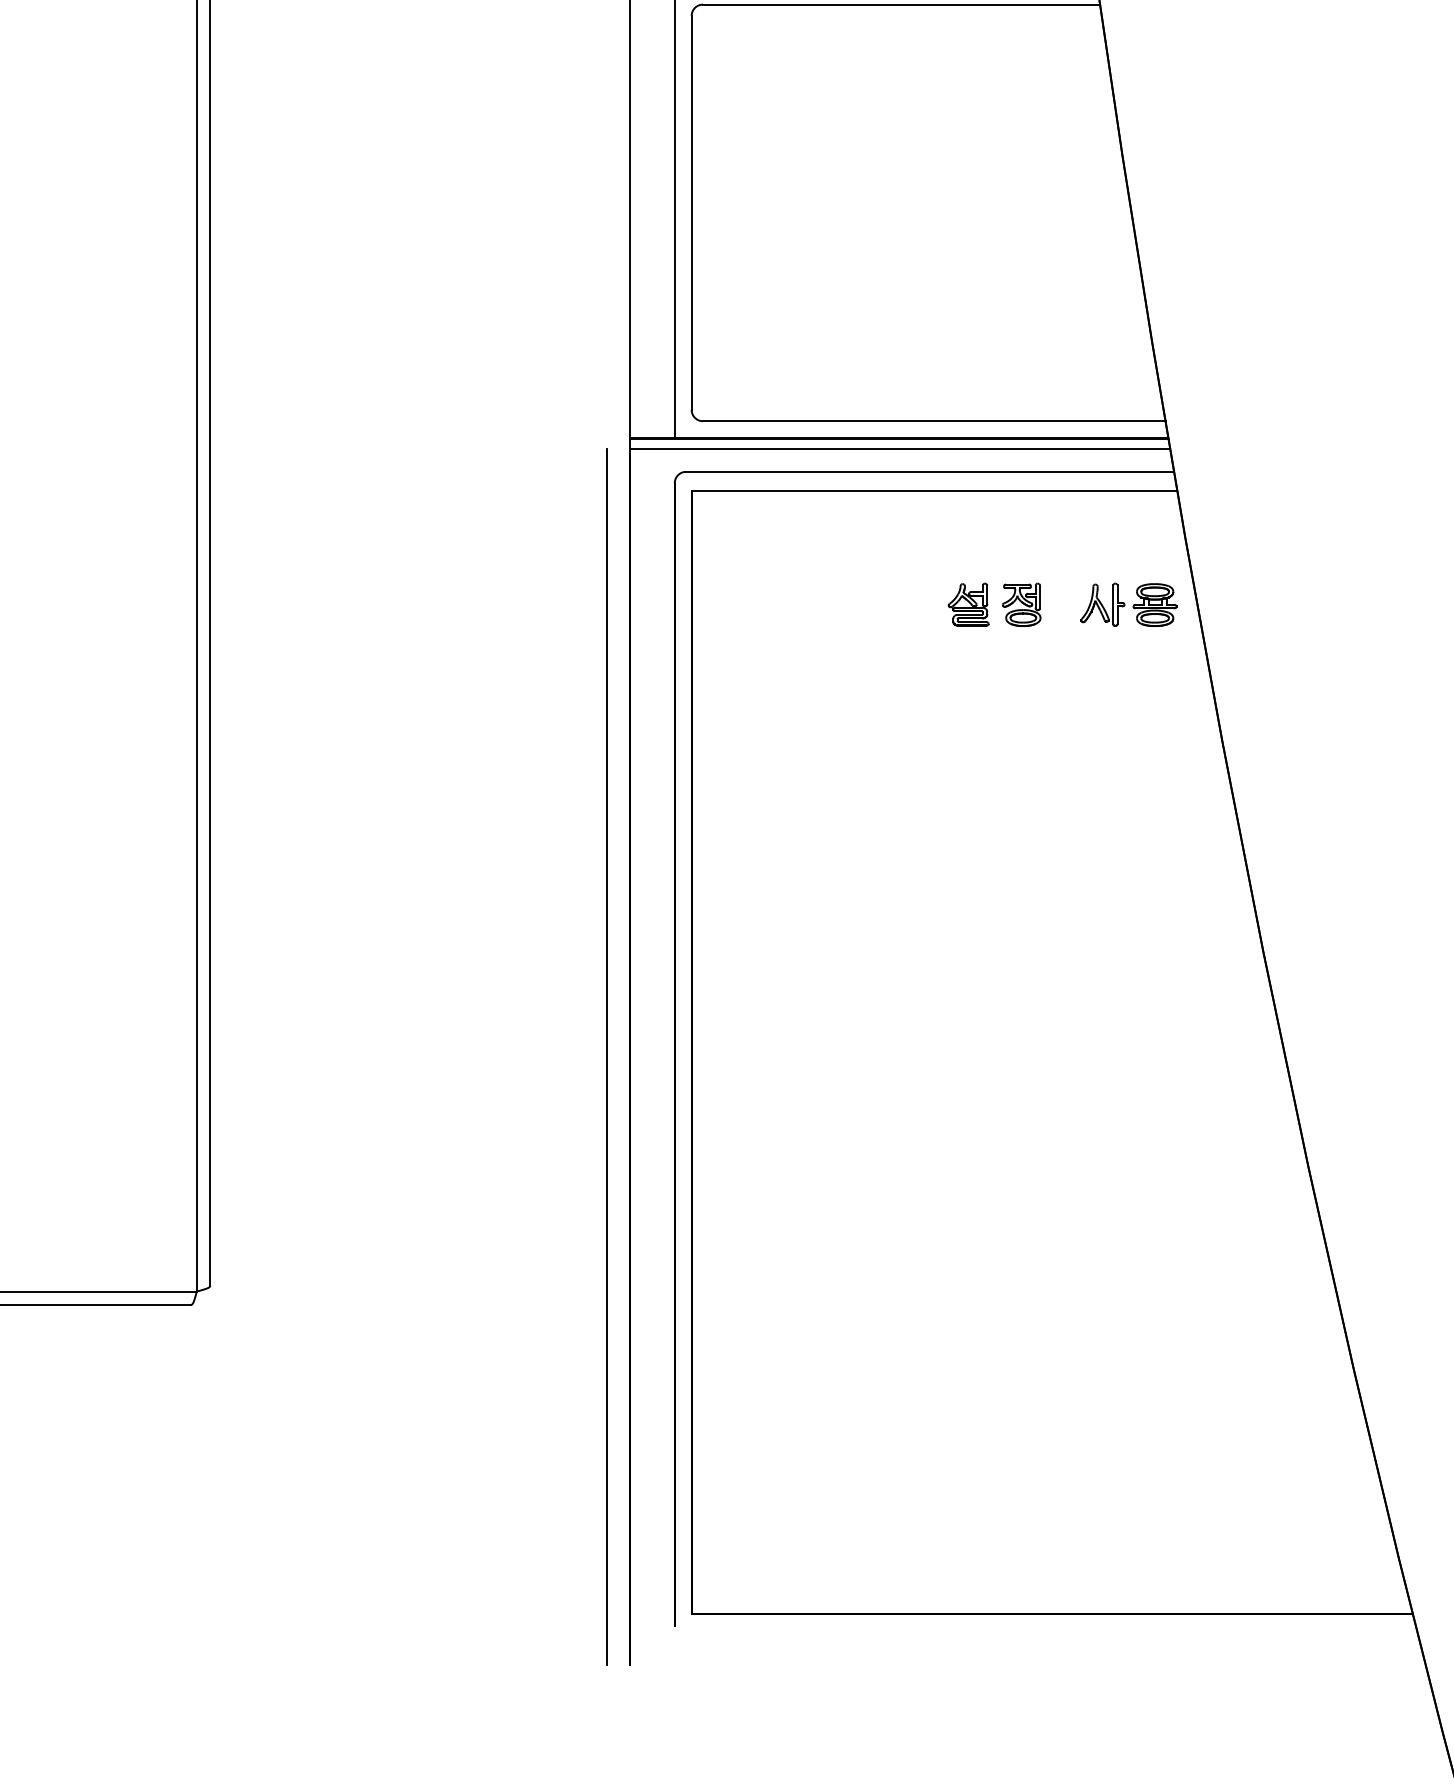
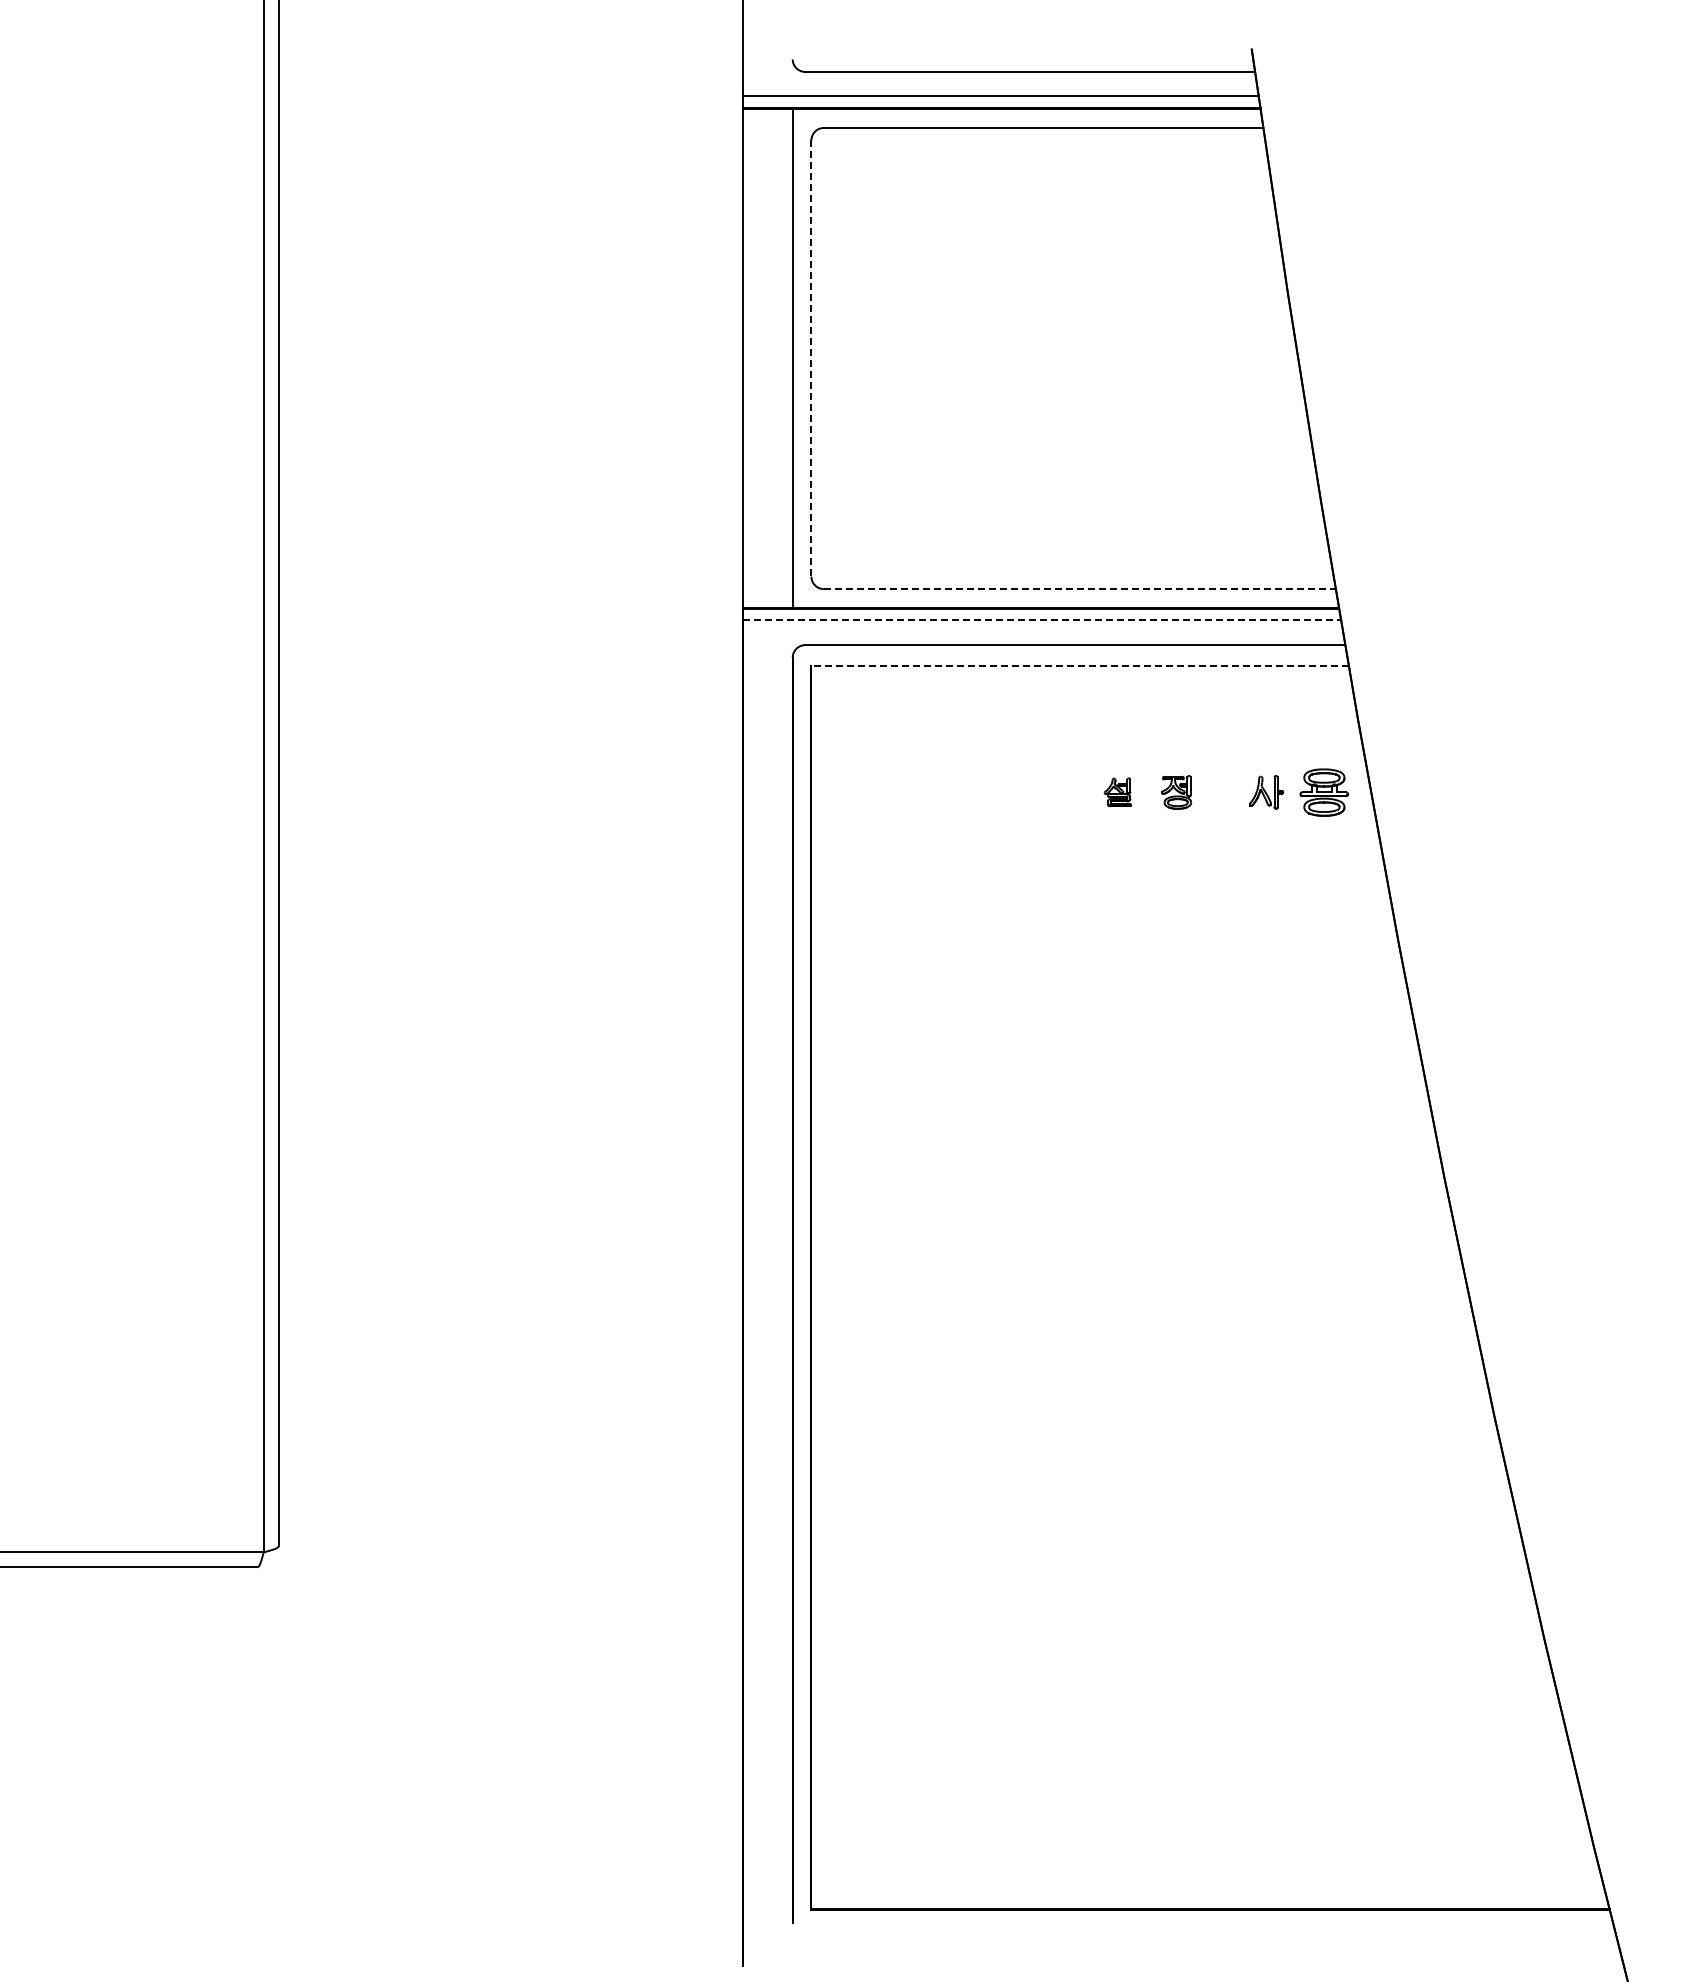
line: (691, 213) -> (811, 359), solid -> dashed
line: (934, 421) -> (1080, 589), solid -> dashed
line: (900, 448) -> (1042, 619), solid -> dashed
line: (934, 491) -> (1080, 666), solid -> dashed
part: (968, 604) -> (1117, 792), size x0.6
part: (1021, 604) -> (1176, 792), size x0.7
part: (1102, 604) -> (1266, 792), size x0.7
line: (606, 1056) -> (717, 1292), removed

